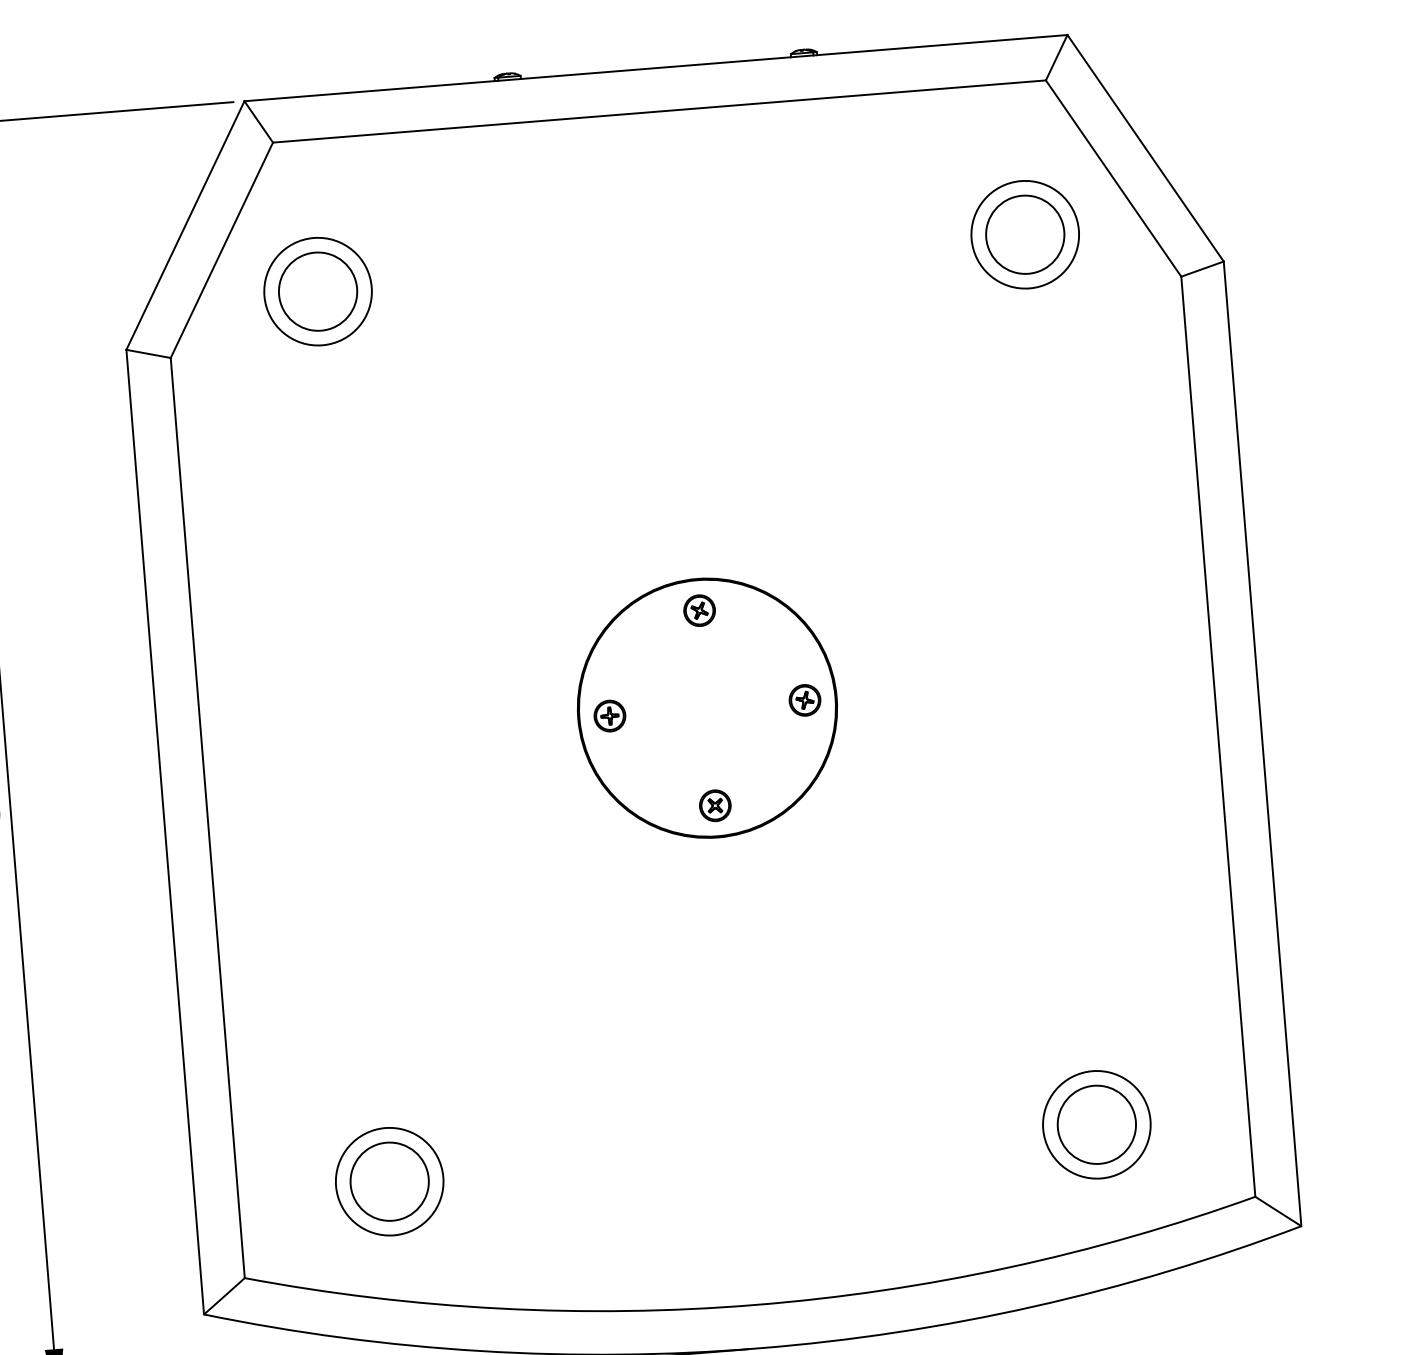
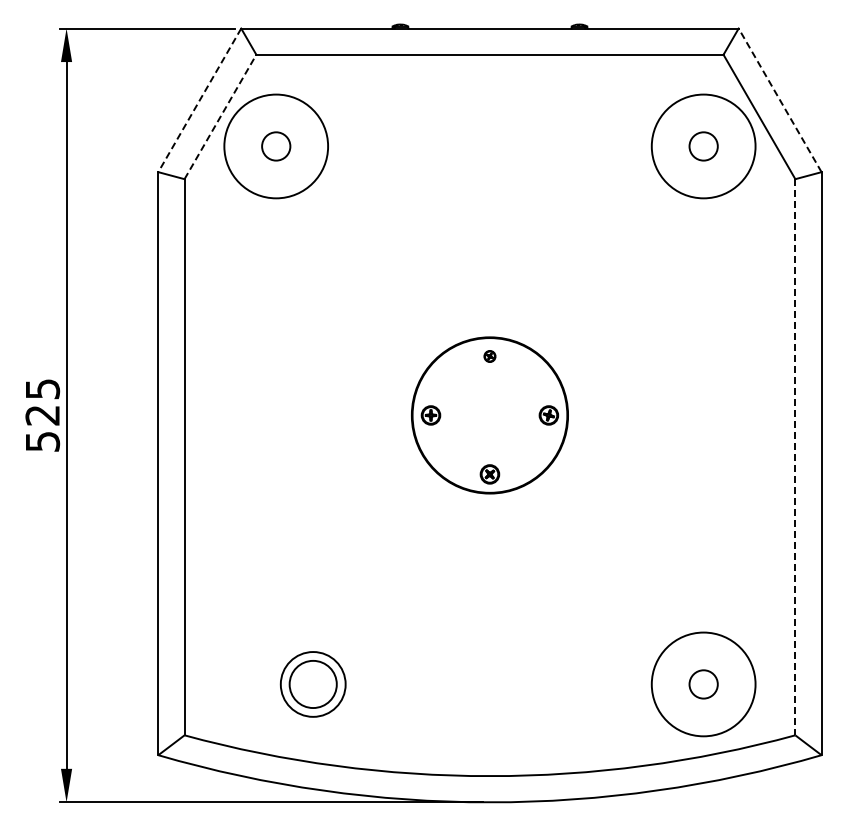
line: (1146, 148) -> (780, 100), solid -> dashed
line: (185, 225) -> (199, 100), solid -> dashed
circle: (1024, 234) -> (703, 146), size x0.6
circle: (1024, 234) -> (703, 146), size x1.6
line: (221, 249) -> (220, 116), solid -> dashed
circle: (316, 291) -> (275, 146), size x0.6
circle: (316, 291) -> (275, 146), size x1.6
part: (698, 610) -> (489, 356), size x0.6
line: (1218, 737) -> (795, 457), solid -> dashed
circle: (1096, 1124) -> (703, 684), size x0.6
circle: (1096, 1124) -> (703, 684), size x1.6
part: (388, 1181) -> (312, 684), moved

